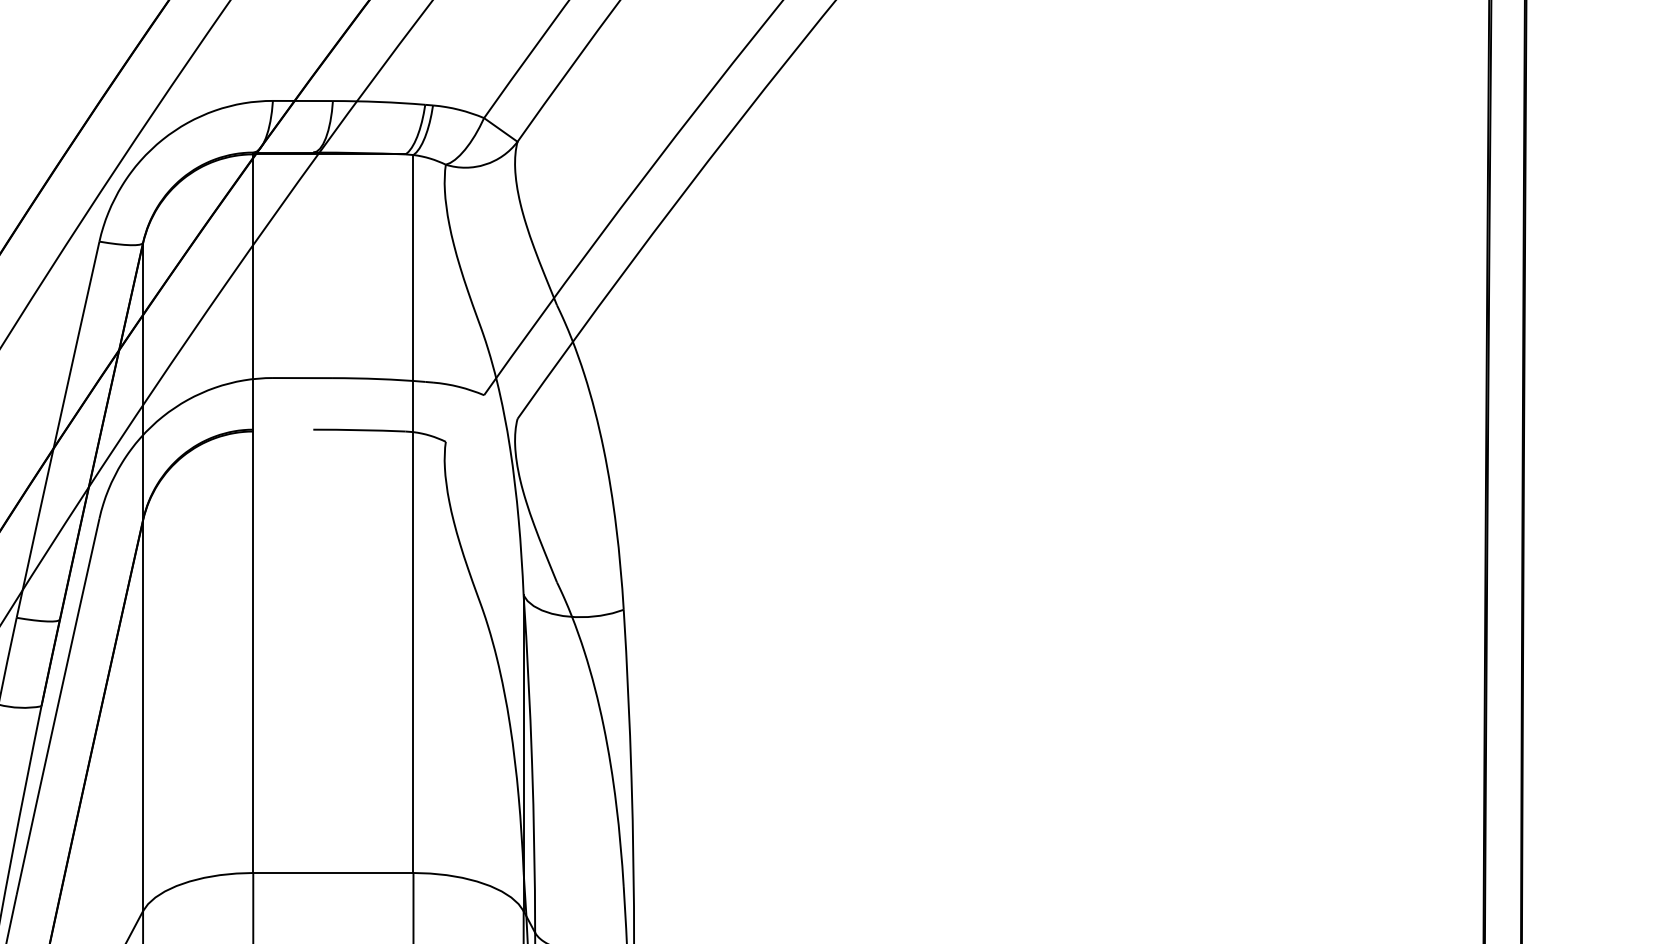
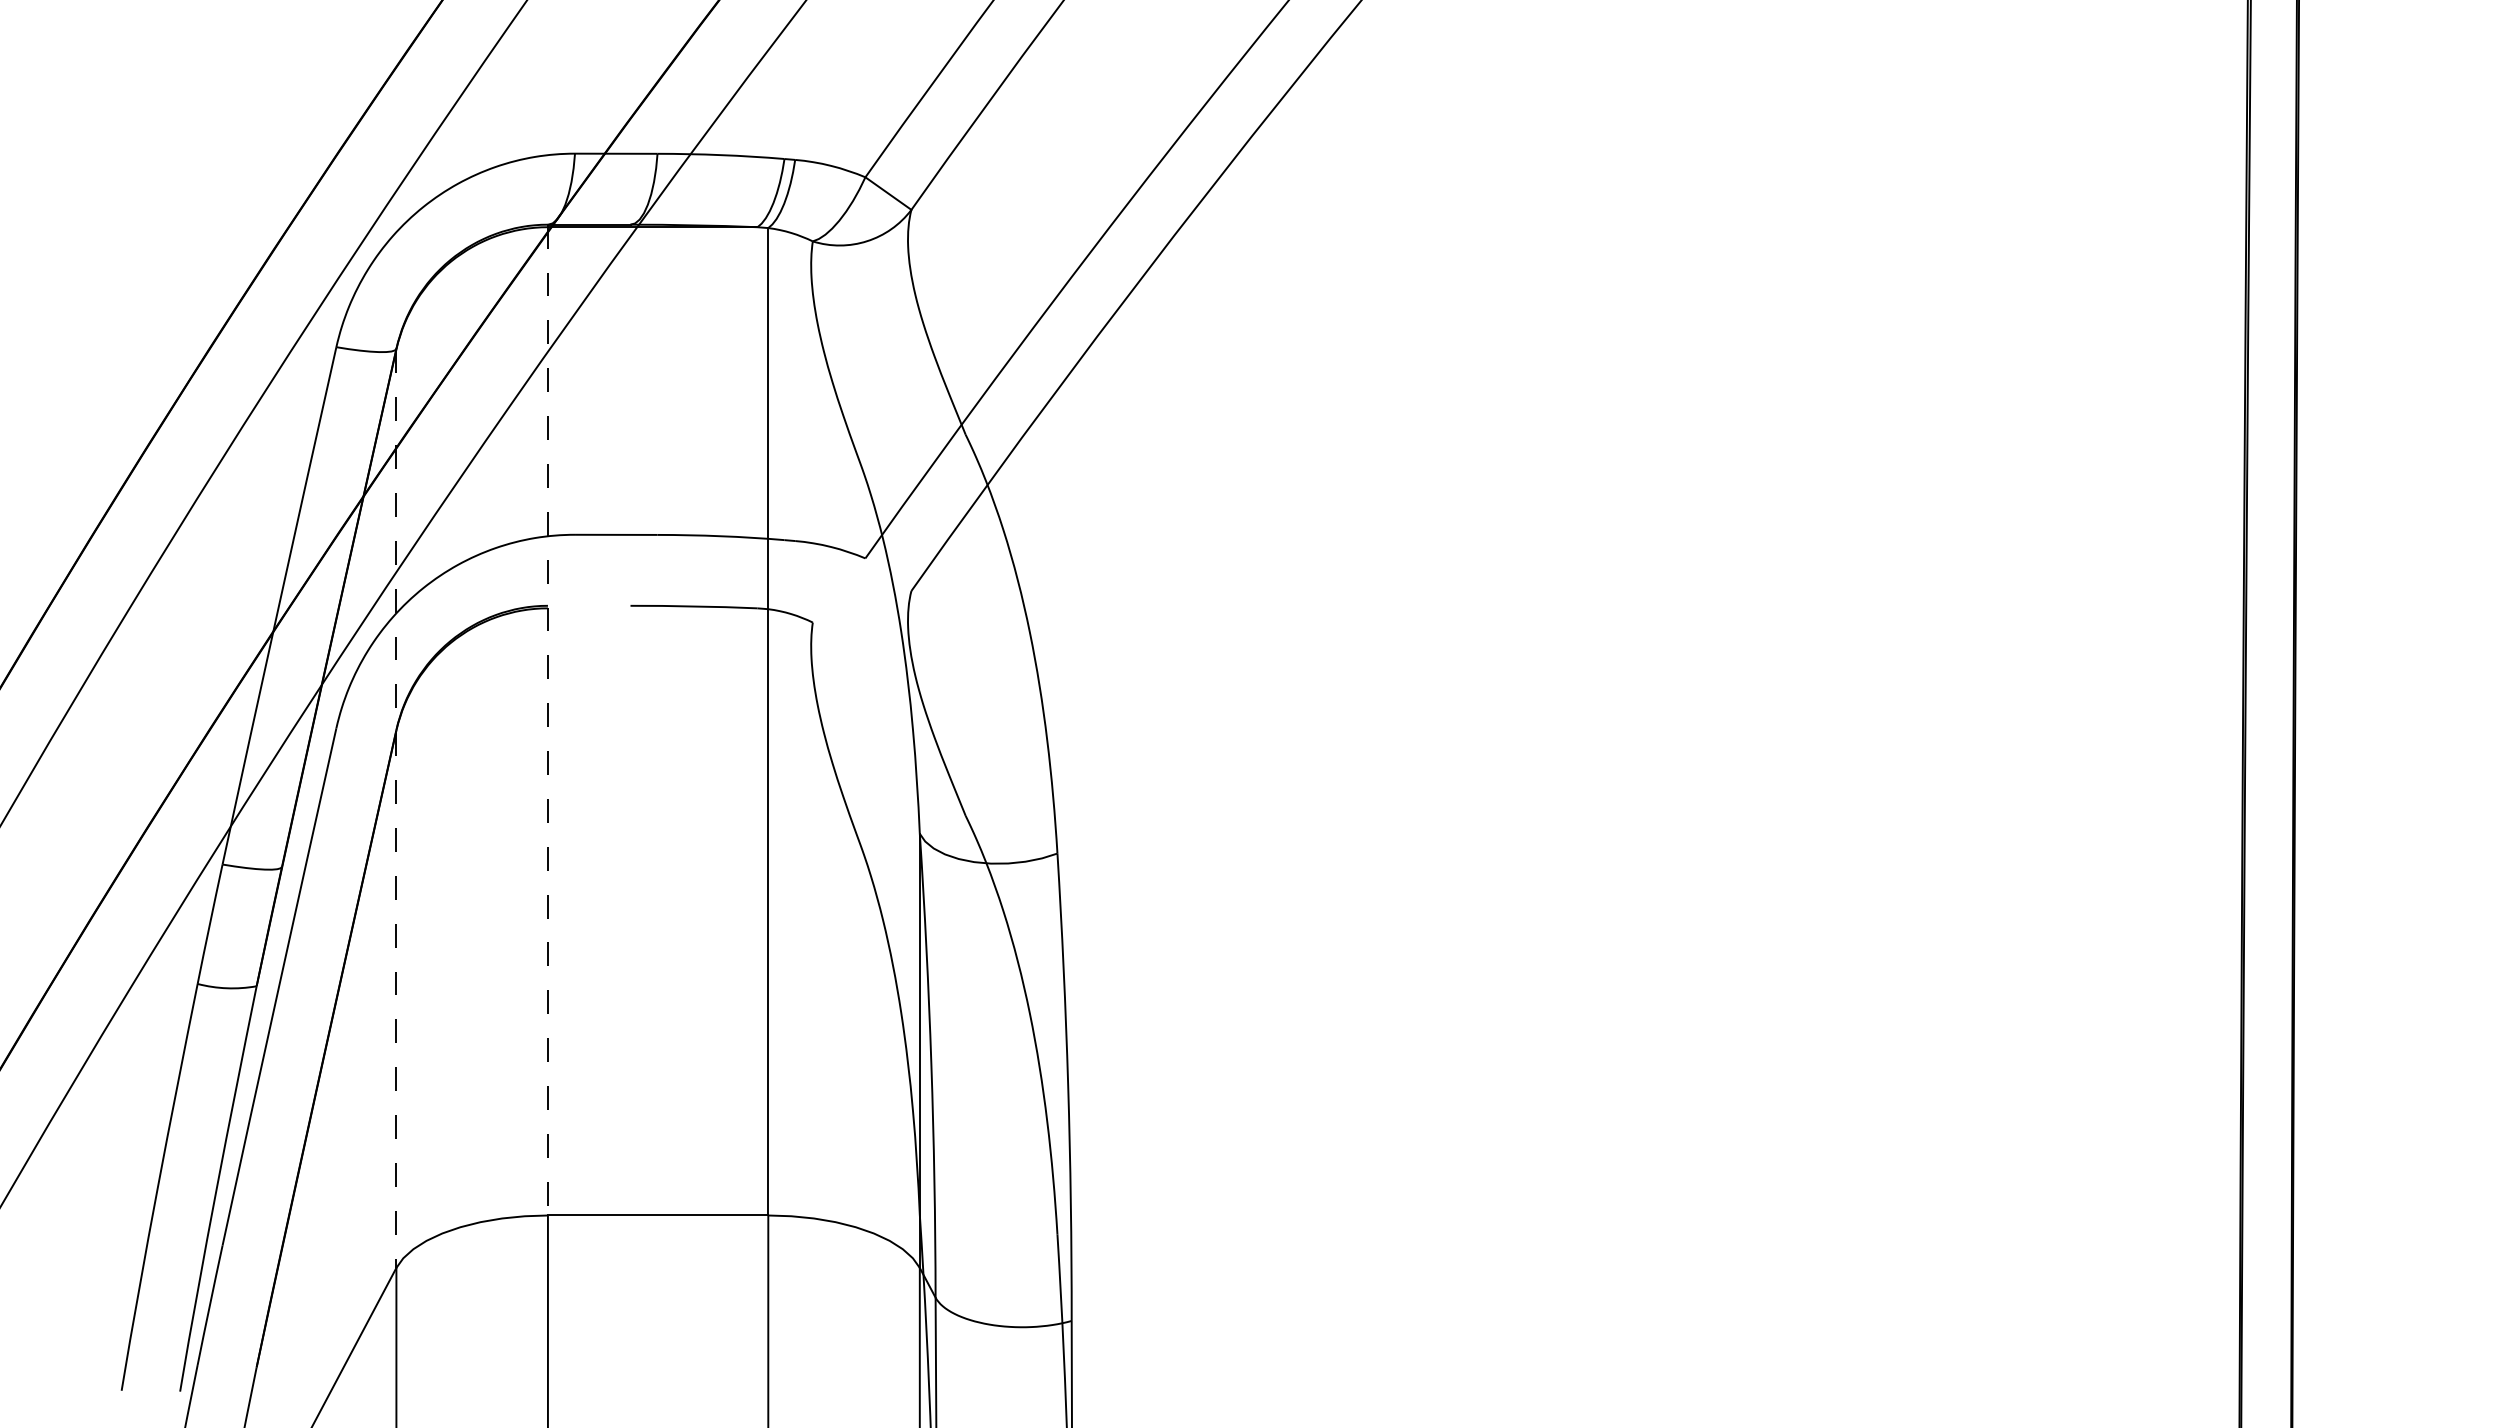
line: (252, 513) -> (547, 720), solid -> dashed
line: (143, 577) -> (396, 809), solid -> dashed

